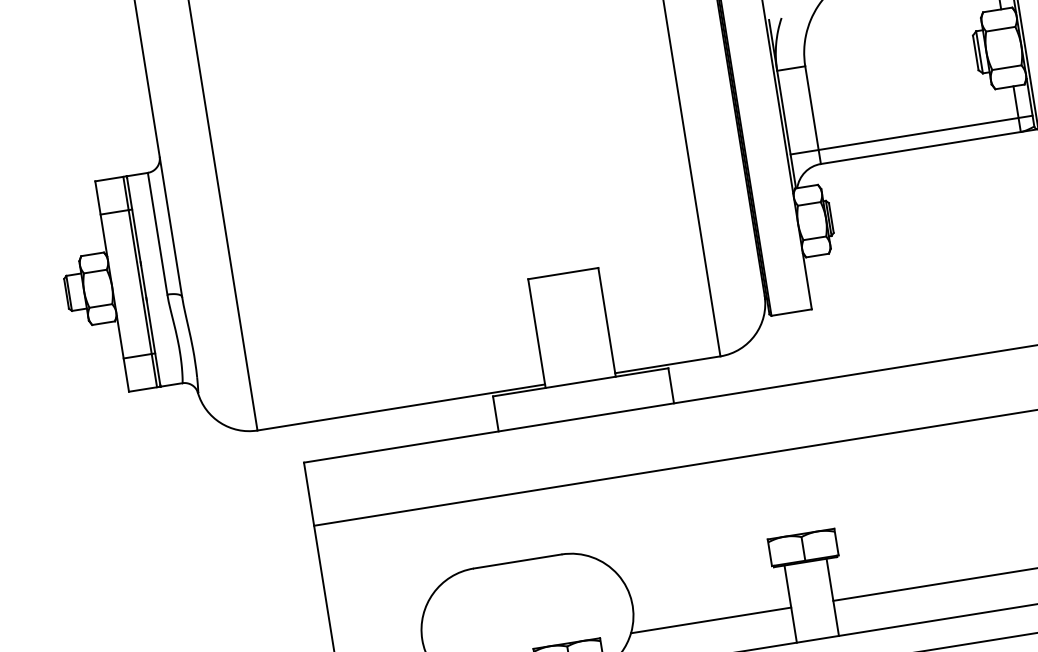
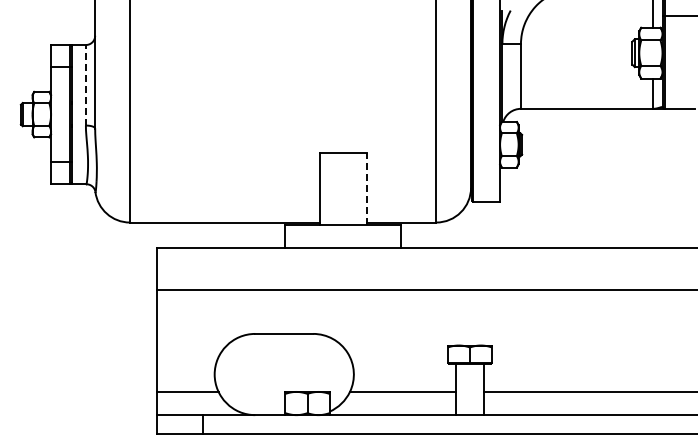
line: (911, 134) -> (582, 99), removed
line: (156, 232) -> (85, 84), solid -> dashed
line: (606, 321) -> (366, 188), solid -> dashed

